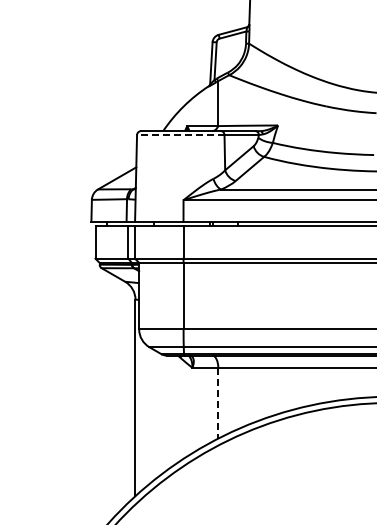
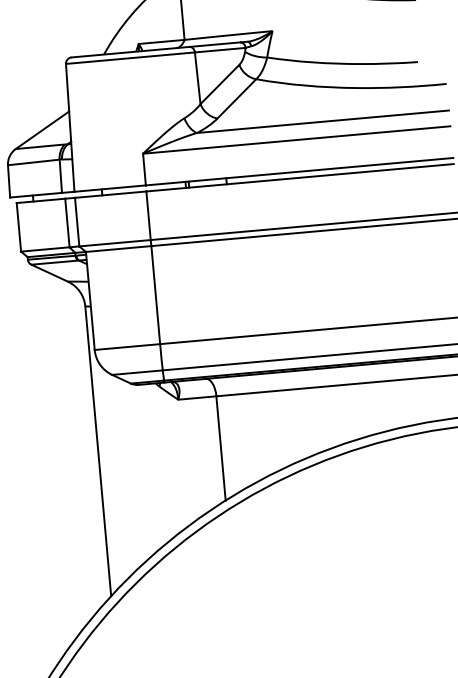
line: (180, 135) -> (130, 58), dashed -> solid
line: (218, 403) -> (221, 448), dashed -> solid

